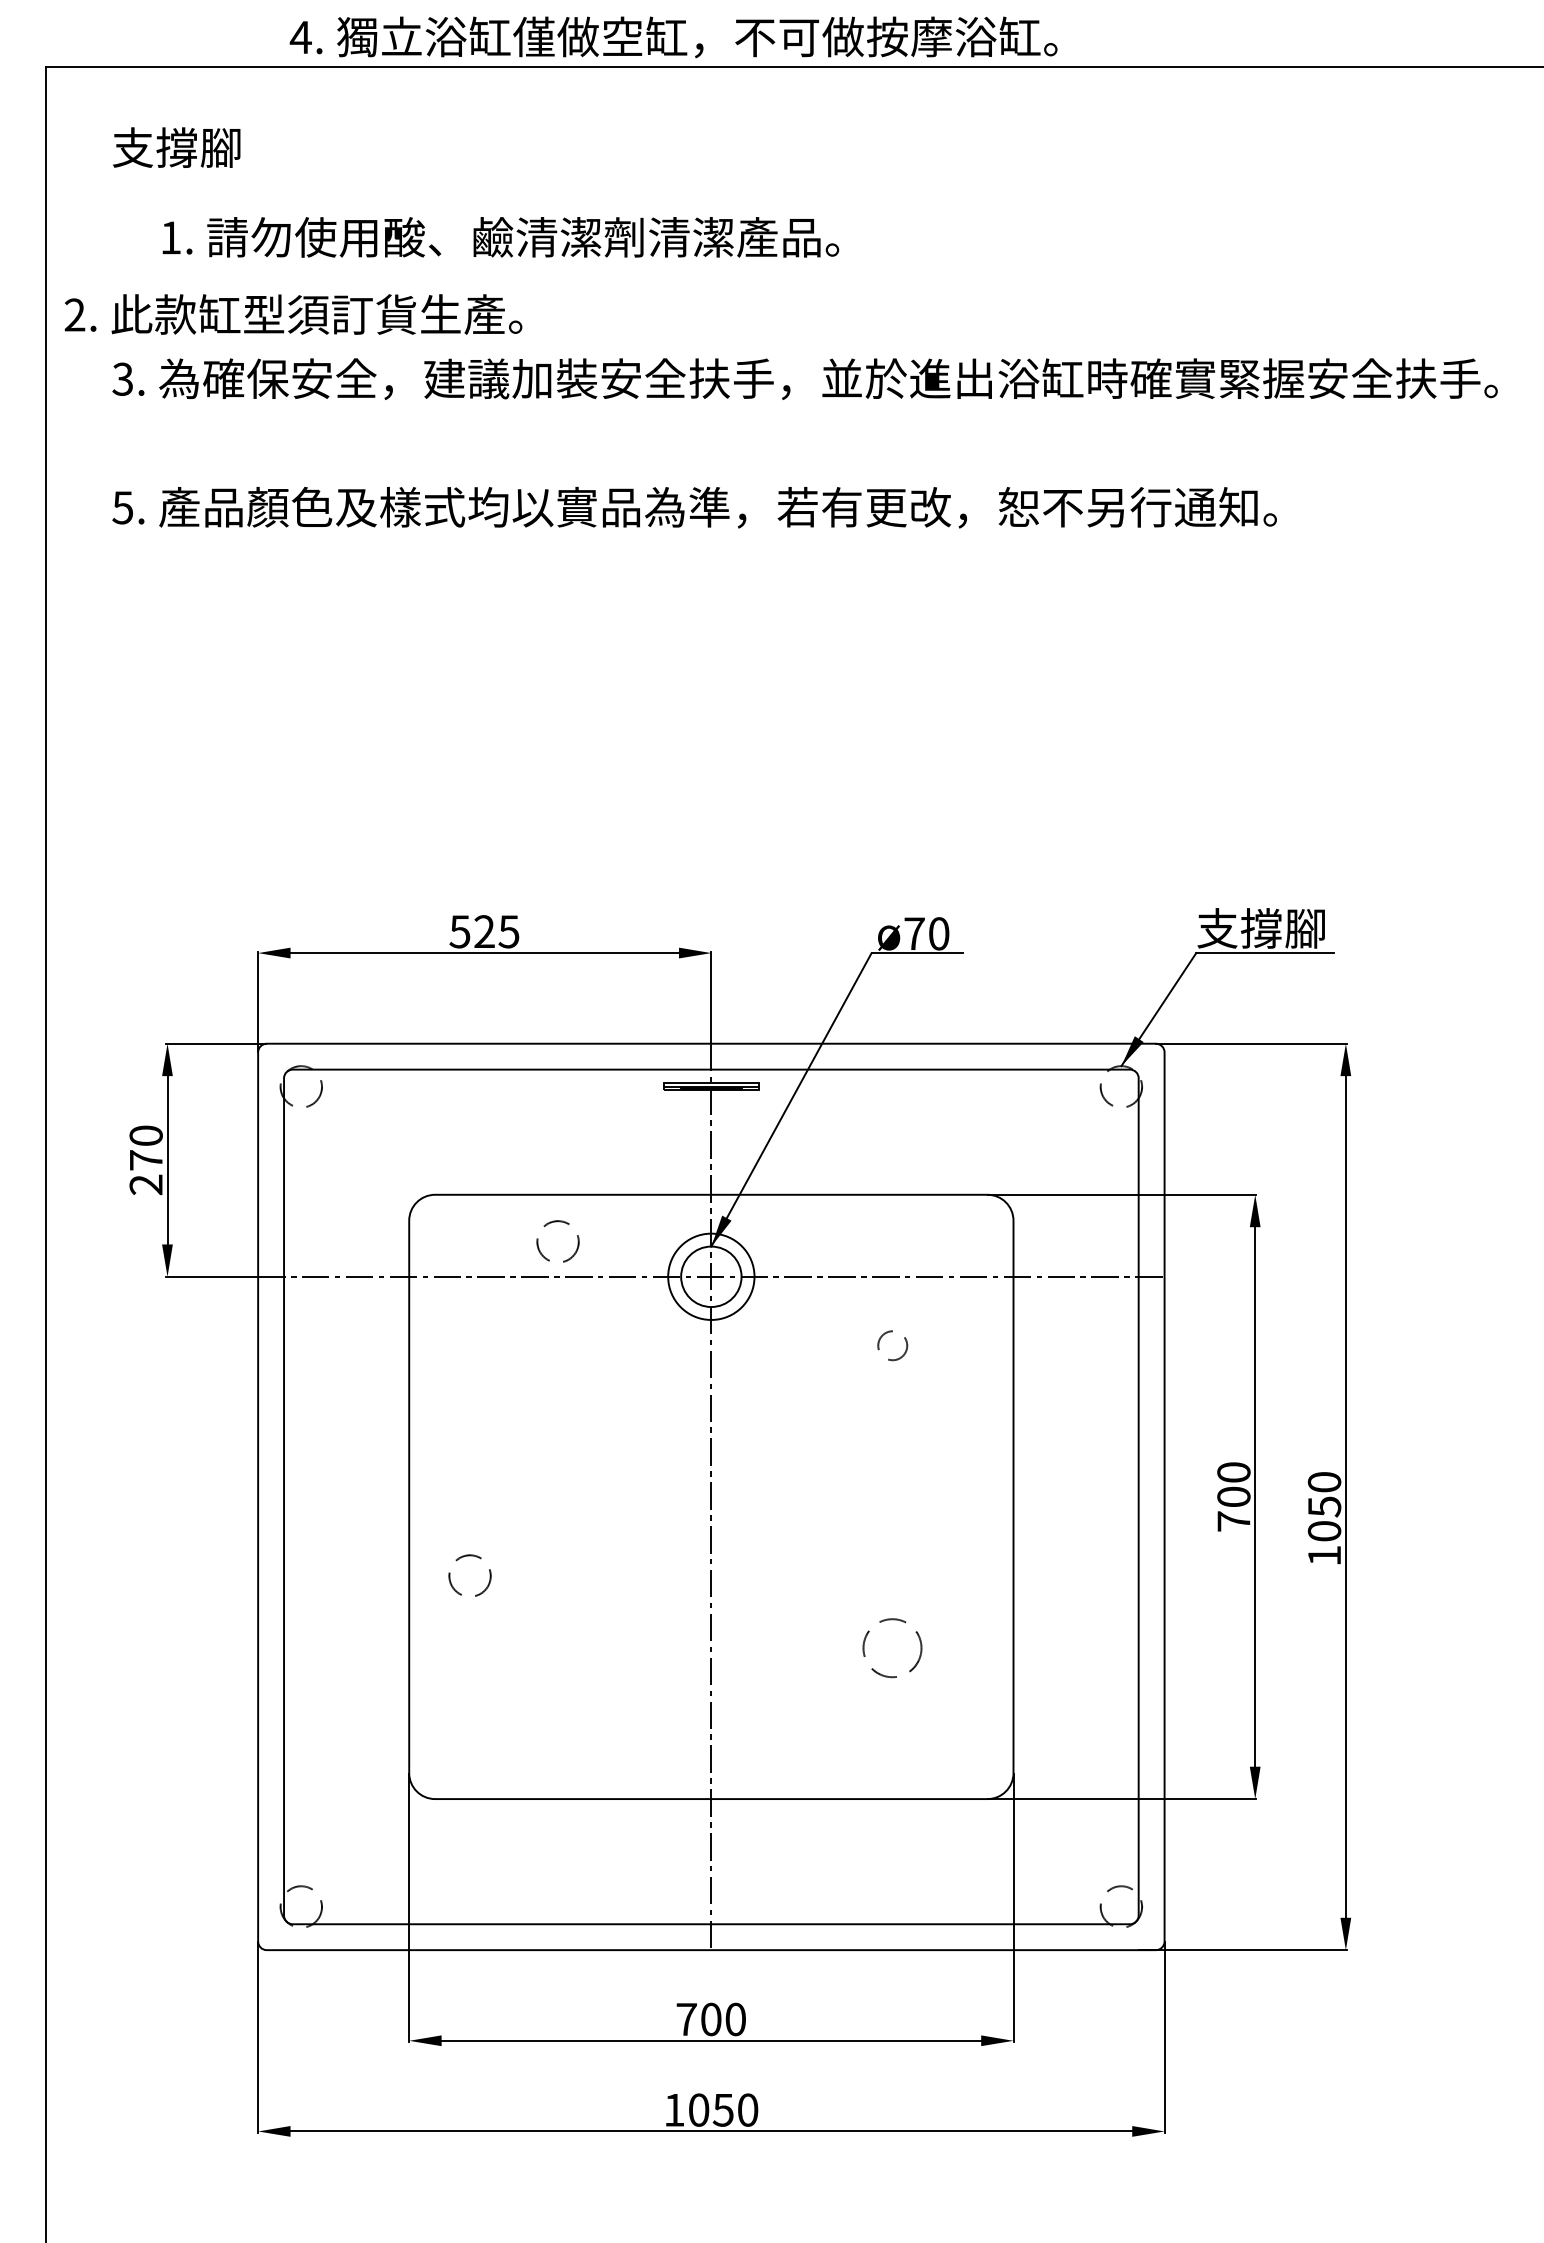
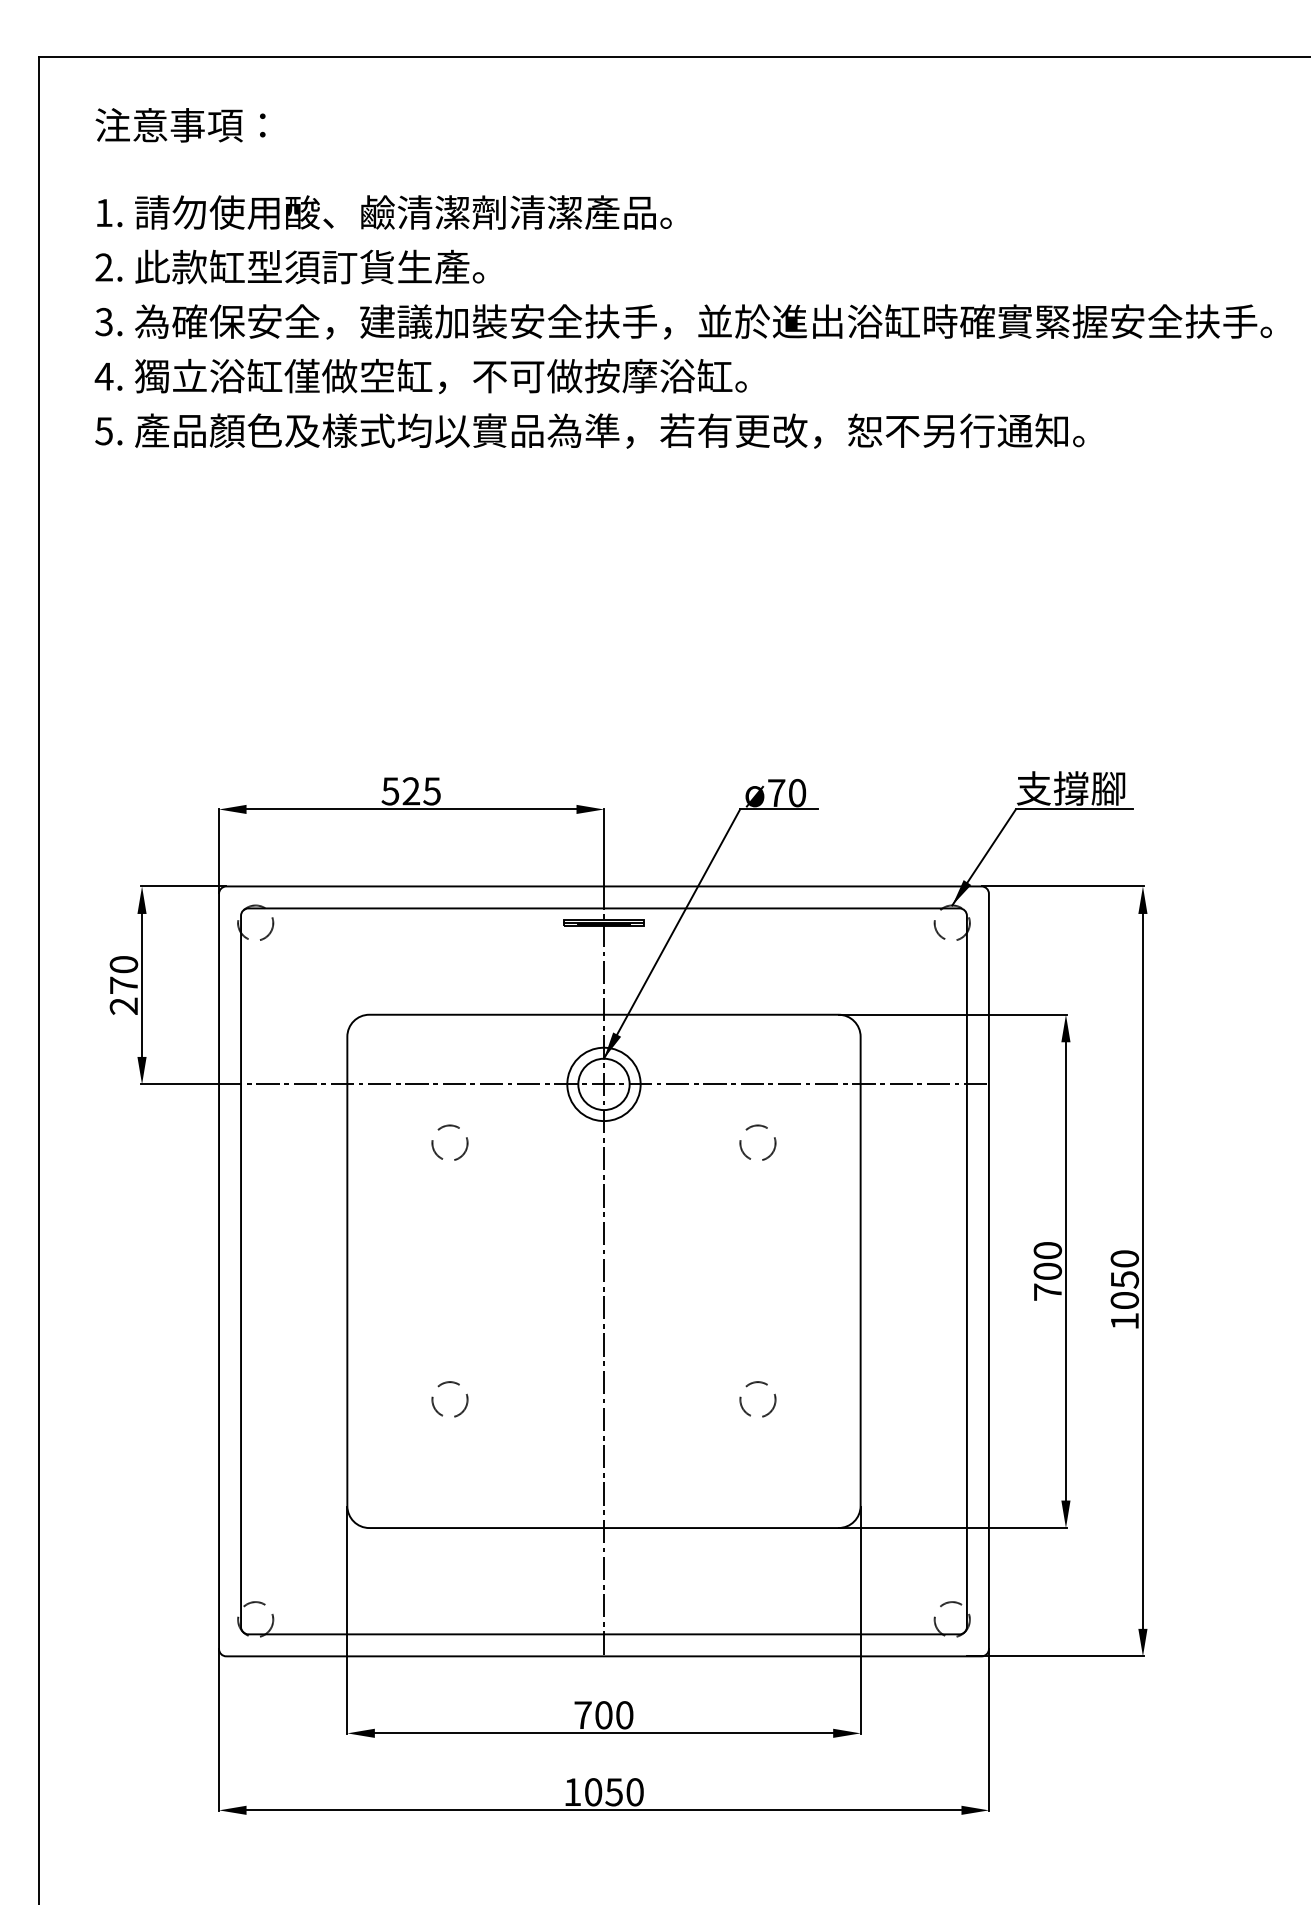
text: (673, 37) -> (420, 376), moved
text: (212, 147) -> (180, 125), 支撐腳 -> 注意事項：
text: (500, 237) -> (384, 212), moved
text: (293, 314) -> (289, 267), moved
circle: (557, 1241) -> (449, 1142), moved
circle: (892, 1345) -> (757, 1142), size x1.43
circle: (469, 1575) -> (449, 1399), moved
circle: (892, 1647) -> (757, 1399), size x0.71

